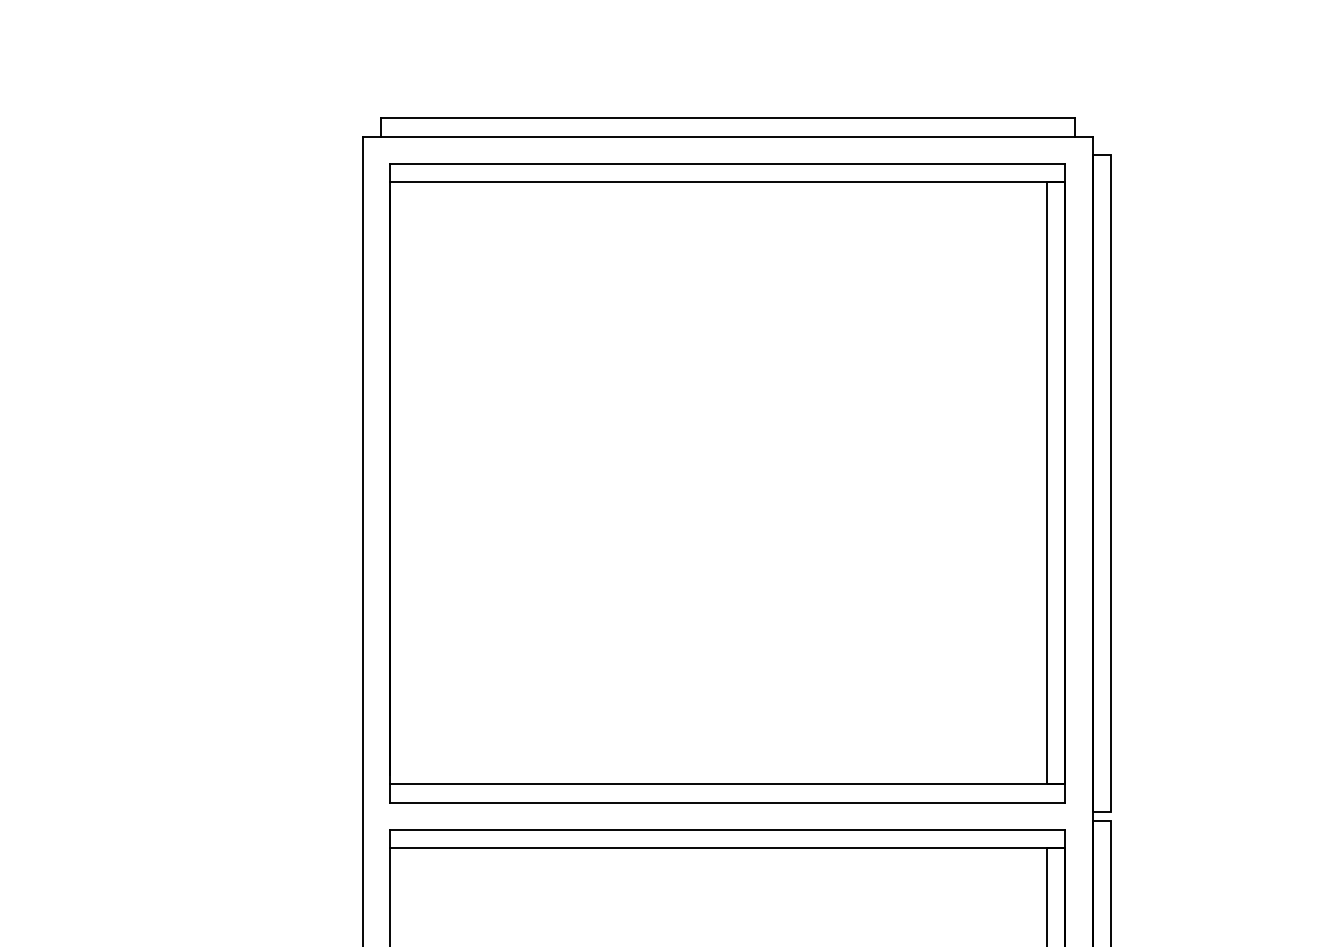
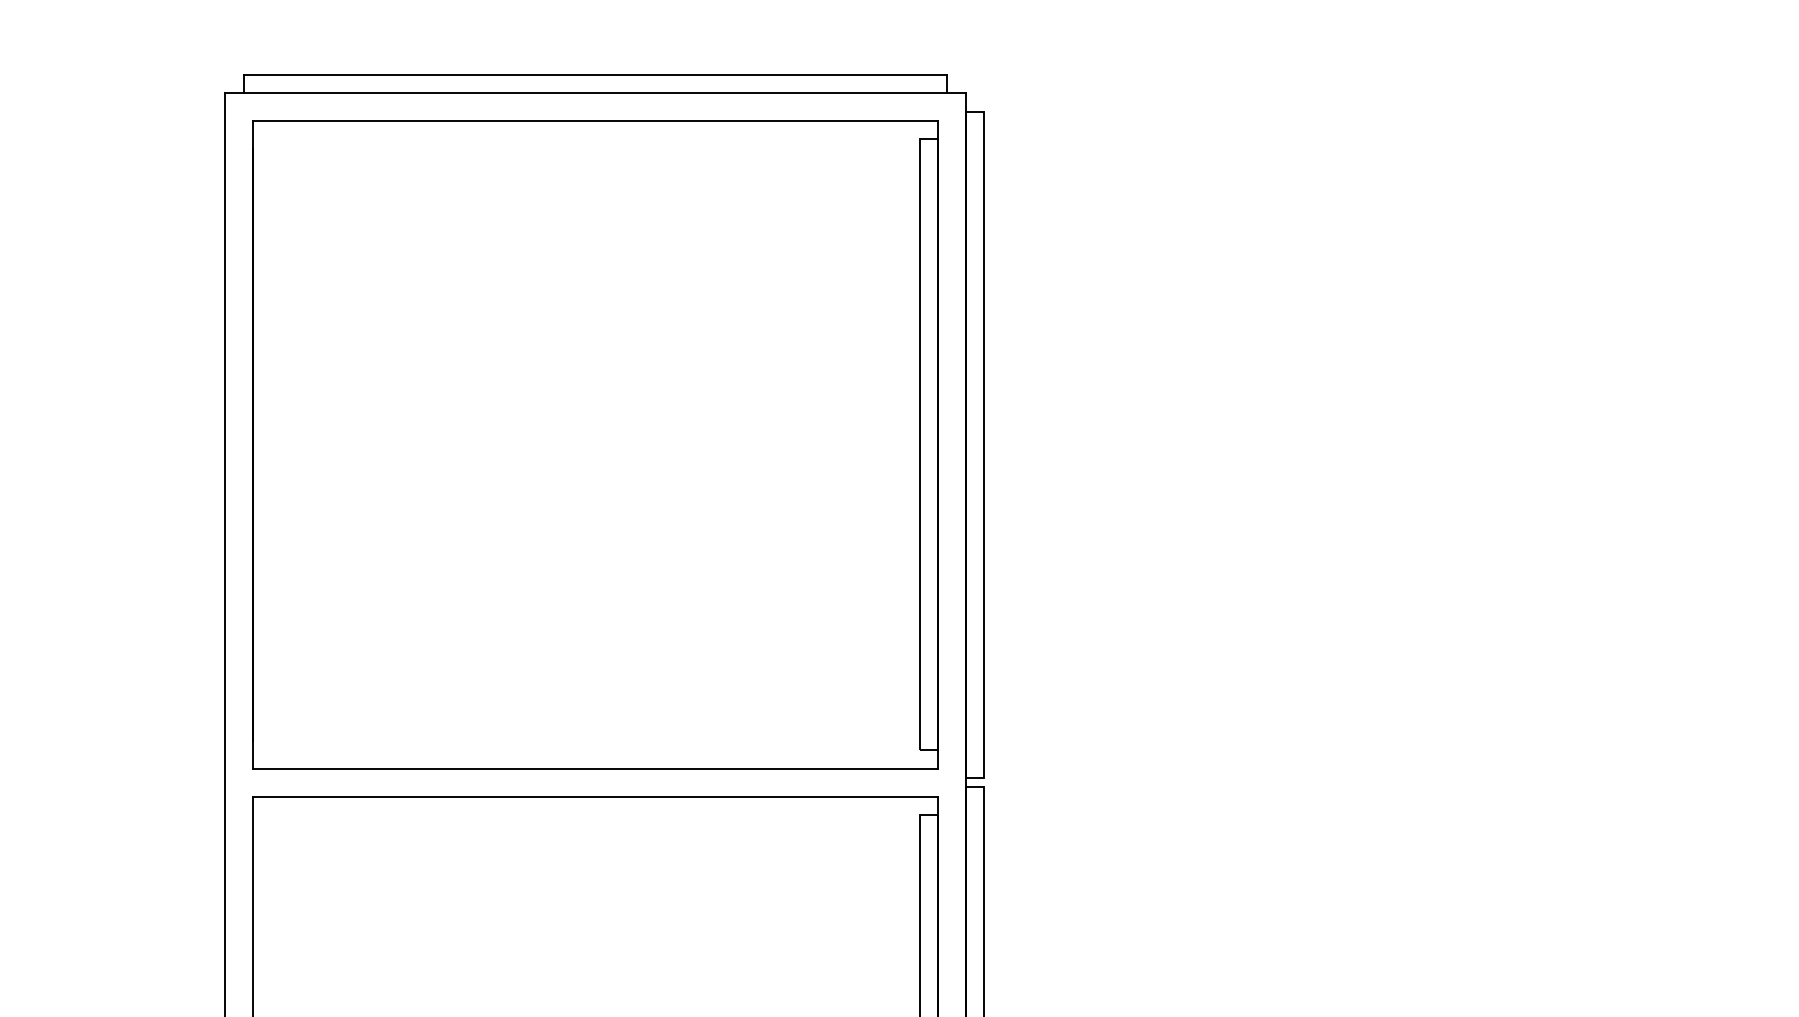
line: (727, 182) -> (595, 139), removed
line: (727, 784) -> (595, 750), removed
line: (727, 848) -> (595, 815), removed

